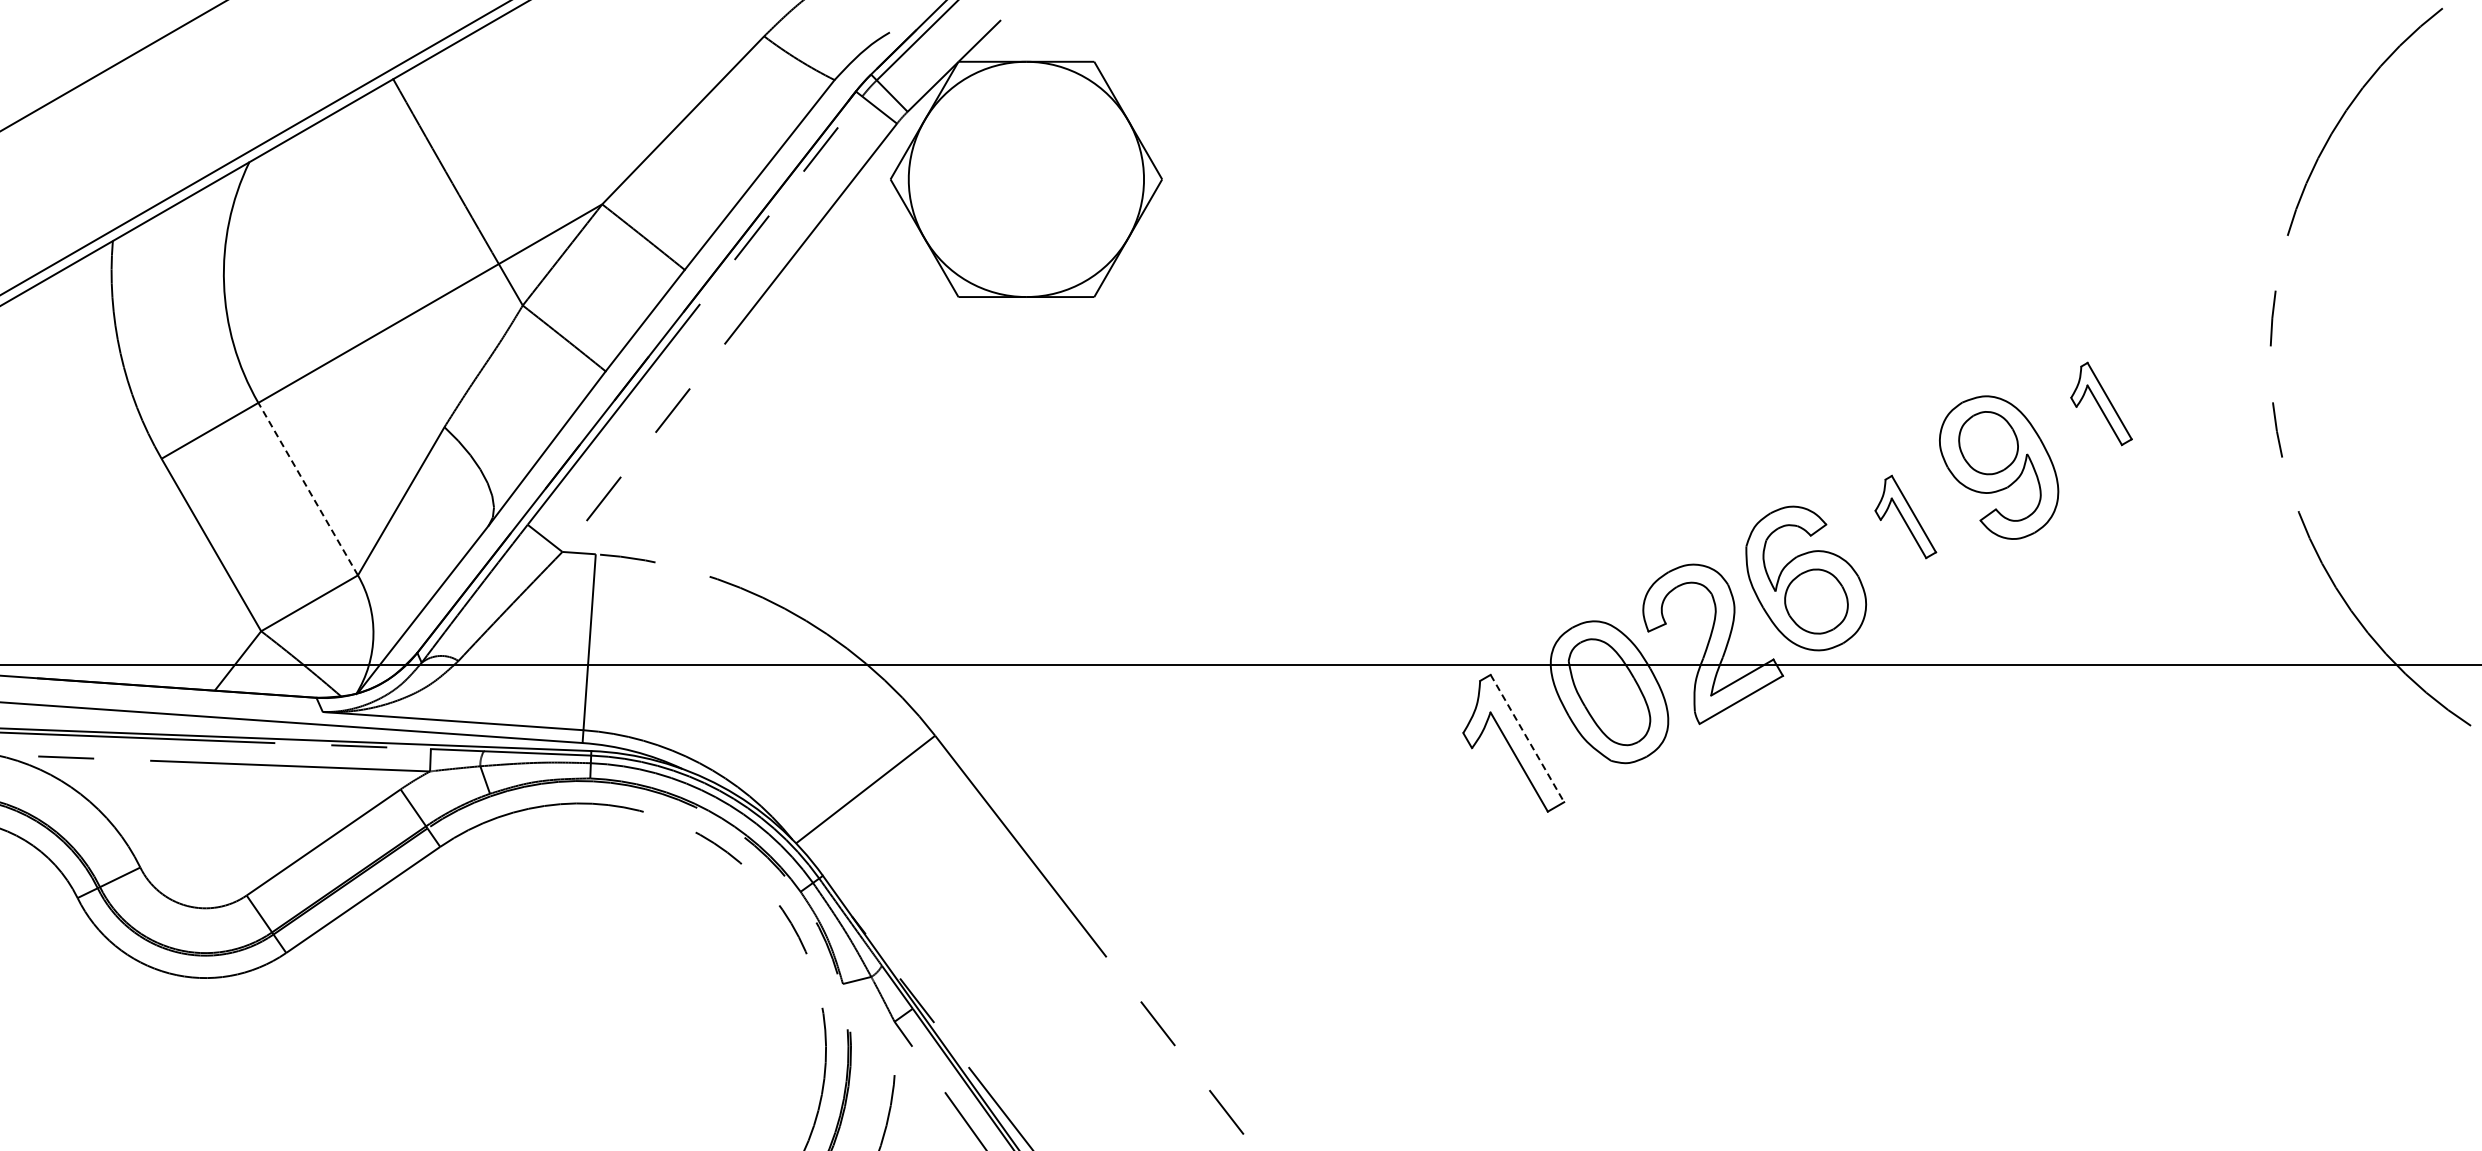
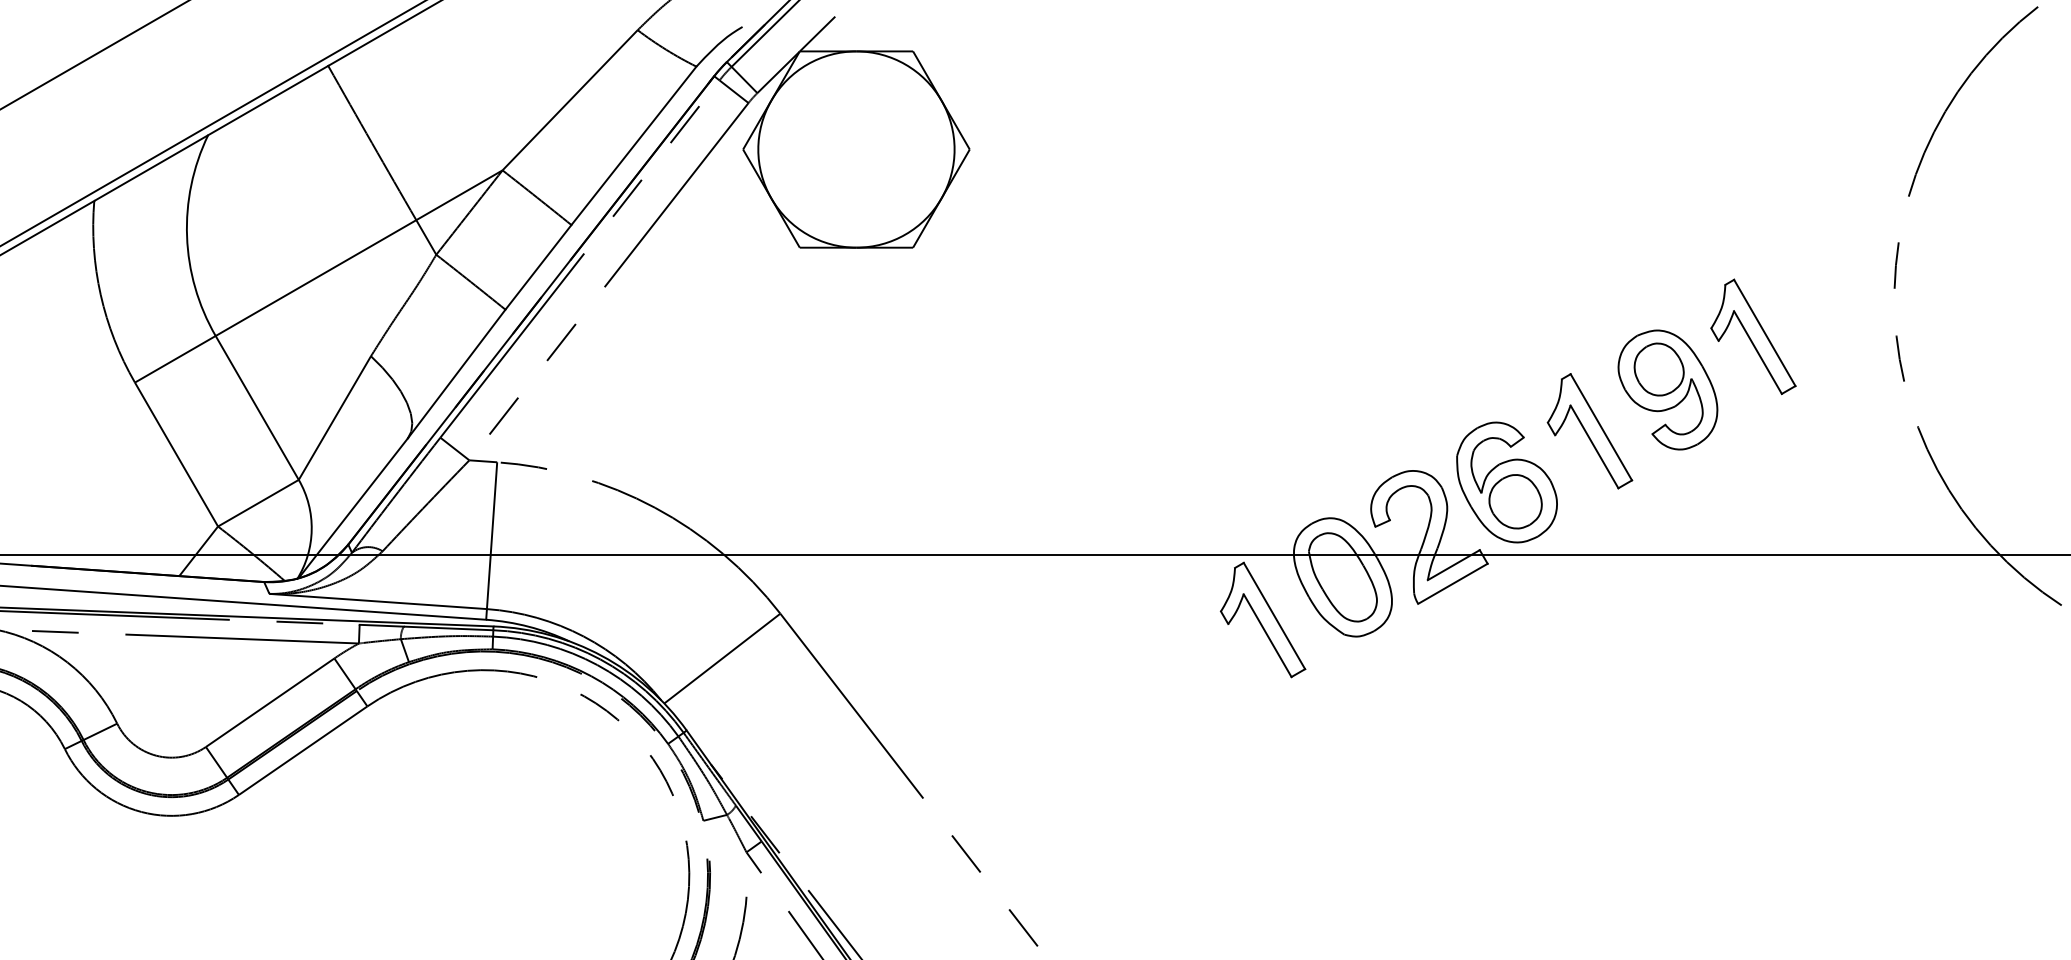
part: (2101, 403) -> (1753, 336), size x1.67
line: (308, 489) -> (257, 408), dashed -> solid
part: (1905, 516) -> (1589, 430), size x1.67
line: (1527, 738) -> (1274, 615), dashed -> solid

